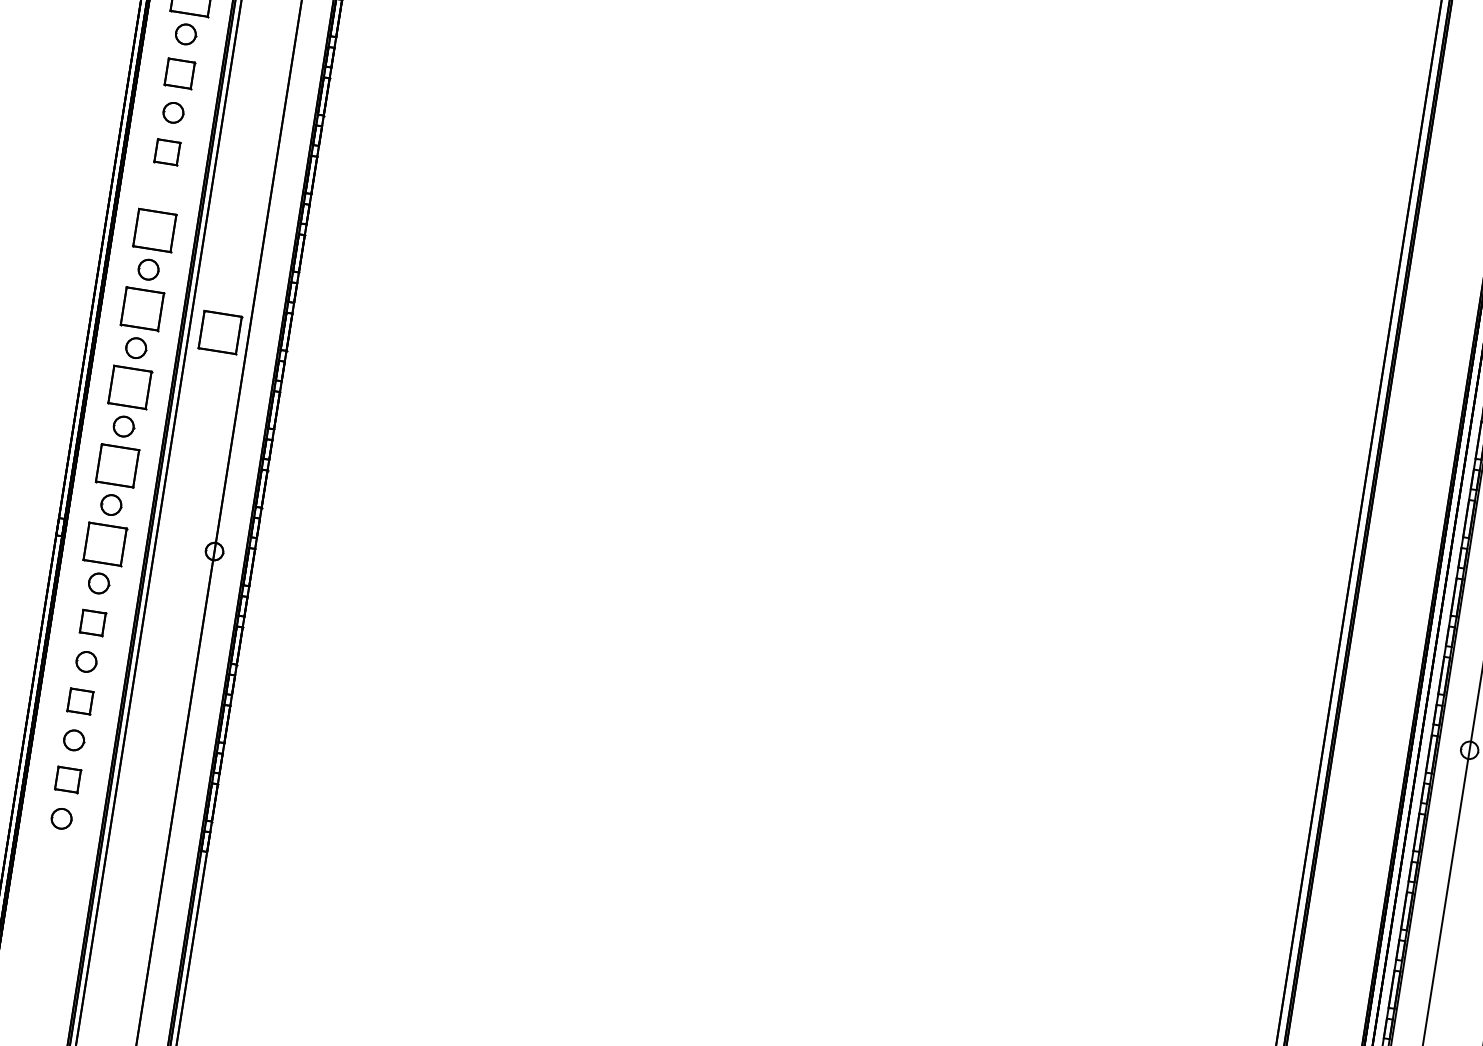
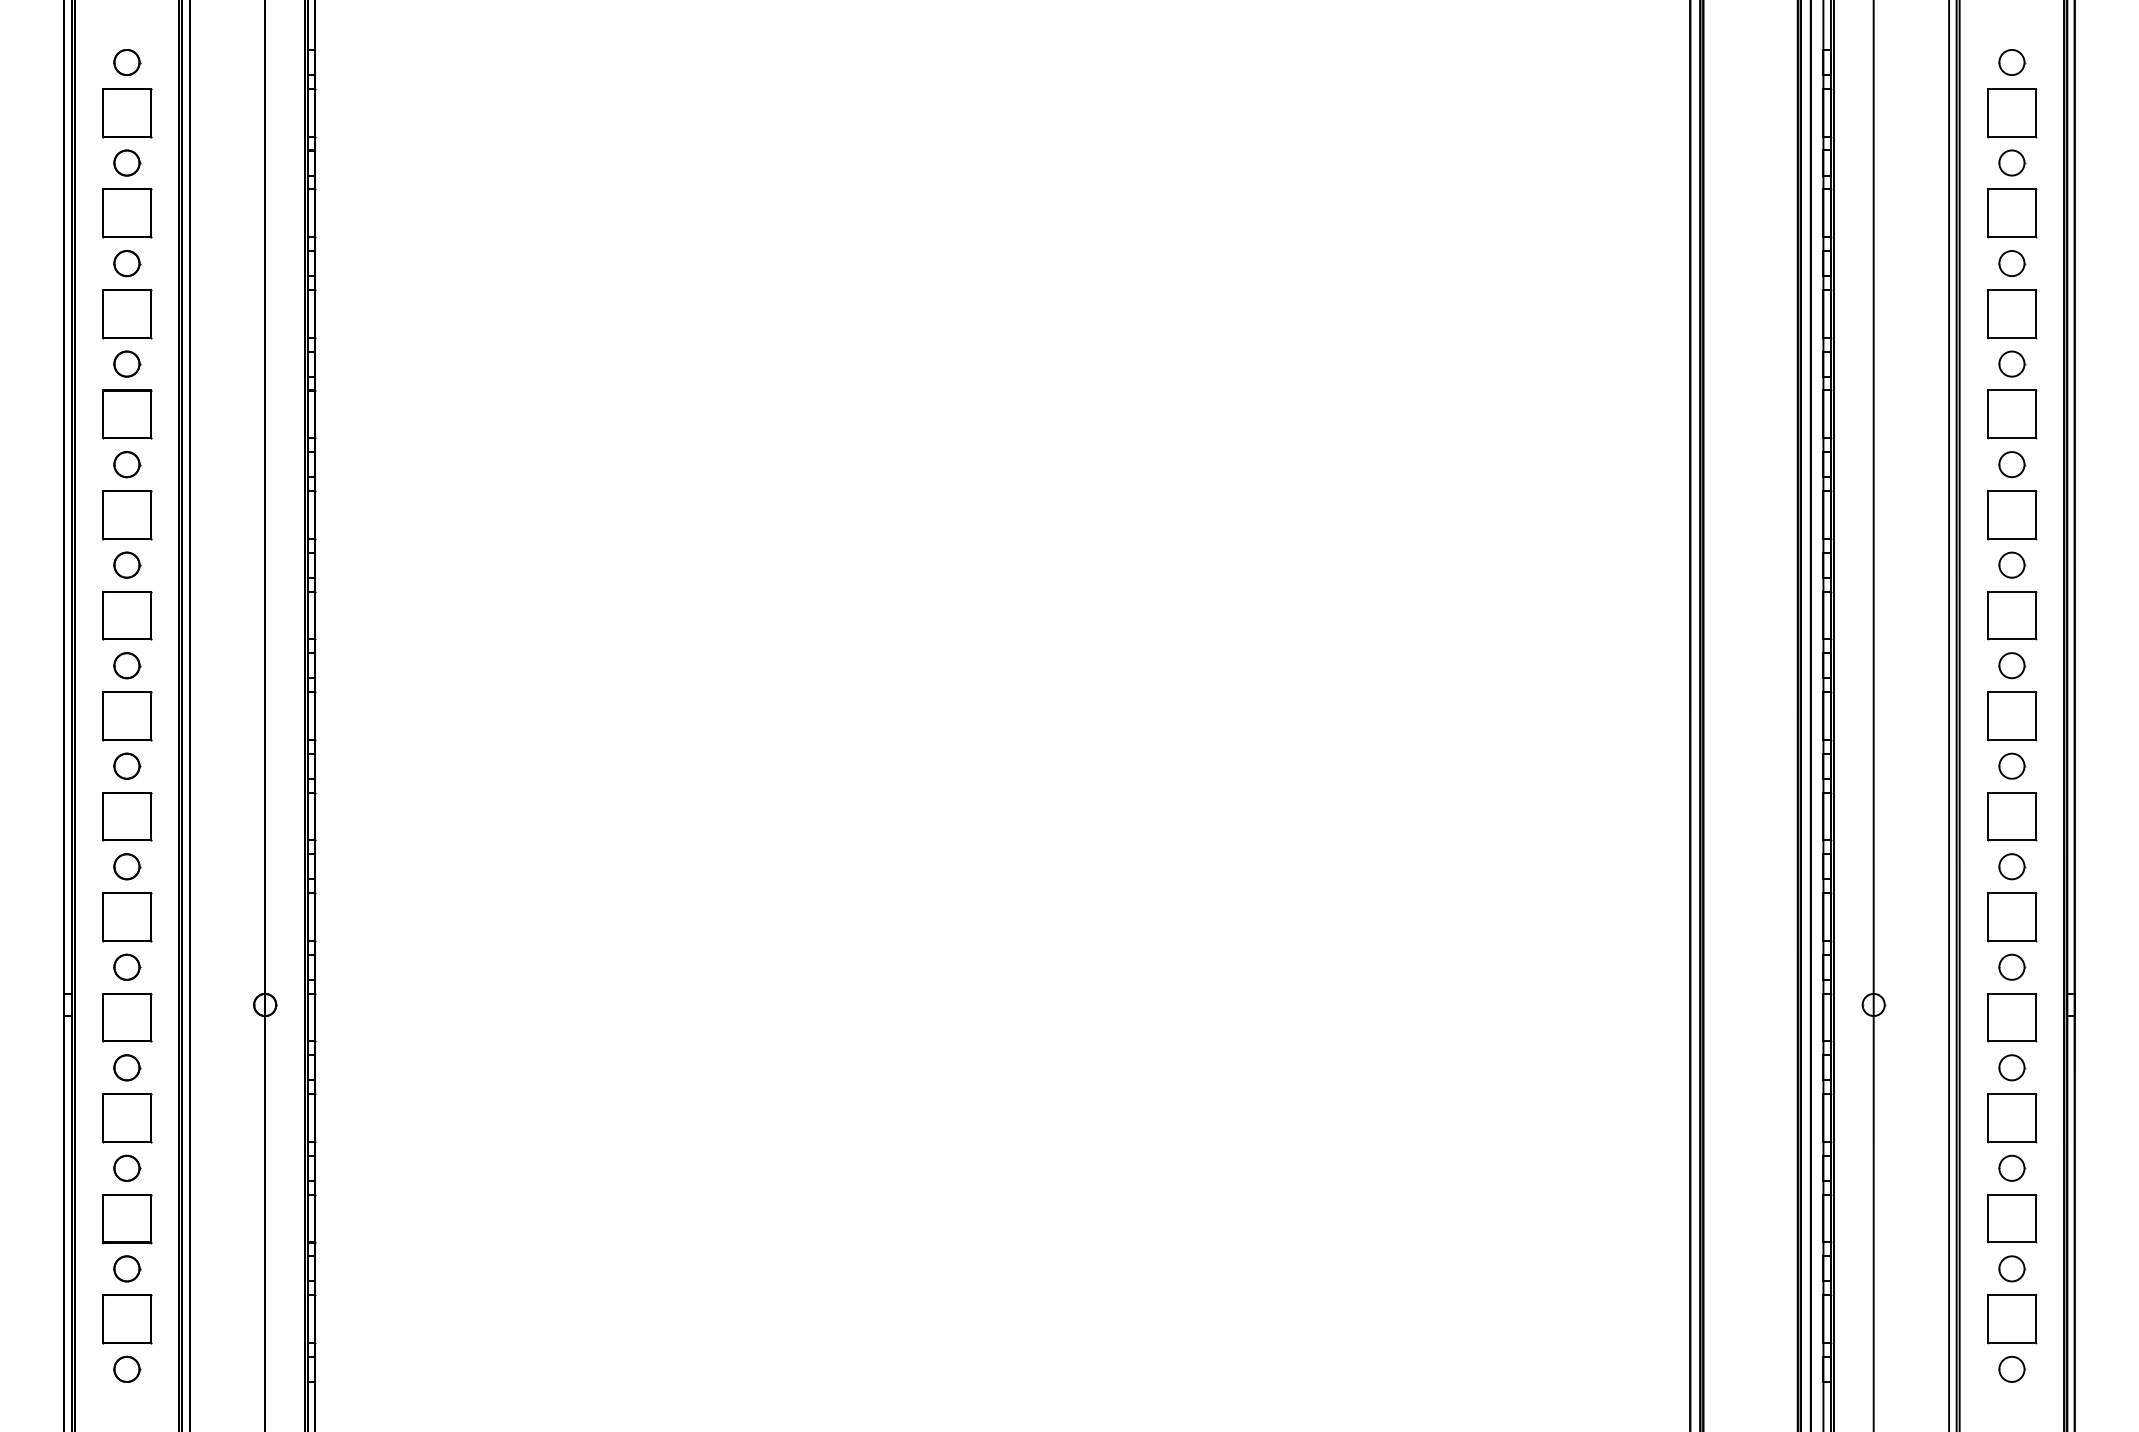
part: (180, 73) -> (127, 414), size x1.43
part: (167, 152) -> (127, 515), size x1.67
part: (161, 190) -> (127, 564), added
part: (220, 332) -> (229, 730), removed
part: (93, 623) -> (127, 1118), size x1.67
part: (80, 701) -> (127, 1219), size x1.67
part: (68, 779) -> (127, 1319), size x1.67

